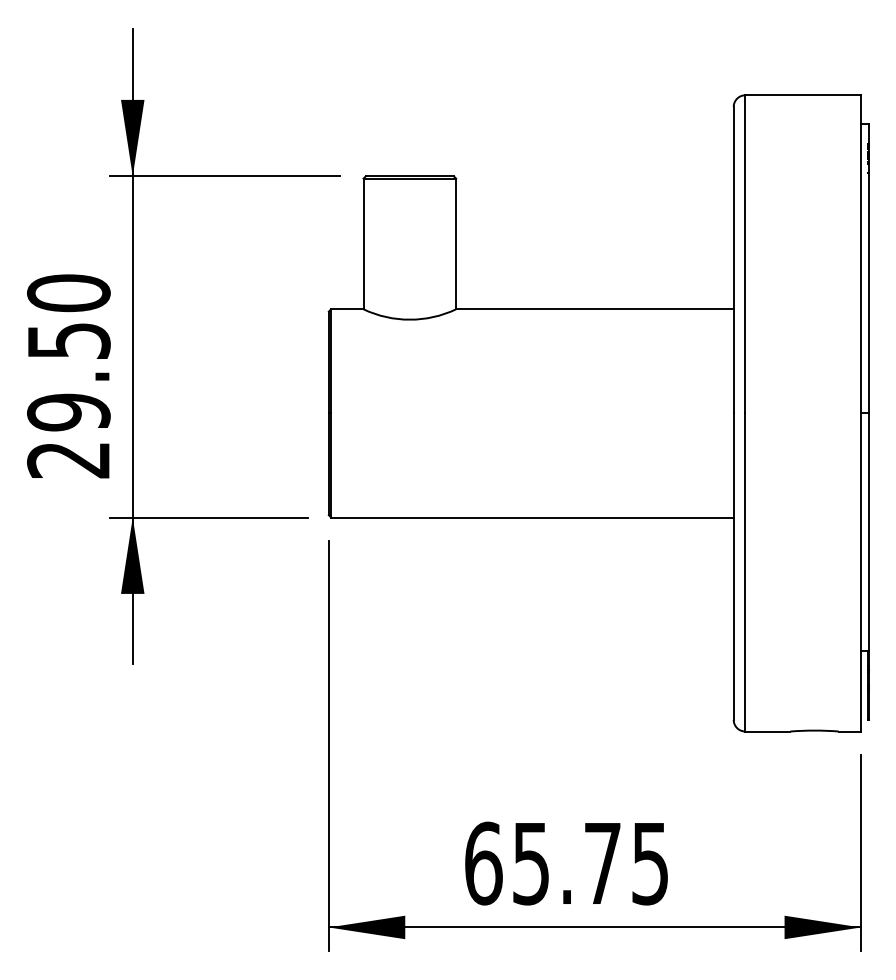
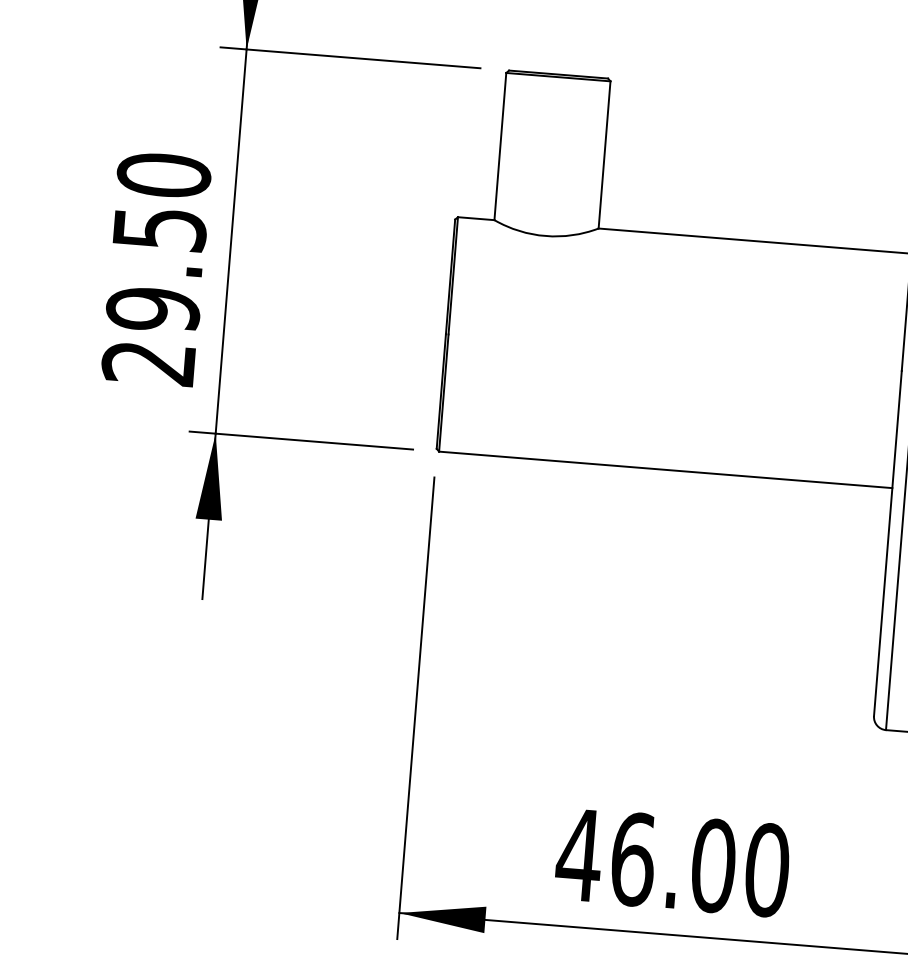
text: (566, 863) -> (672, 862), 65.75 -> 46.00

